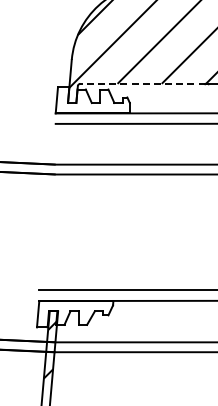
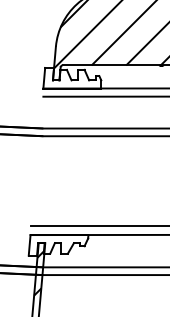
line: (142, 83) -> (111, 65), dashed -> solid

